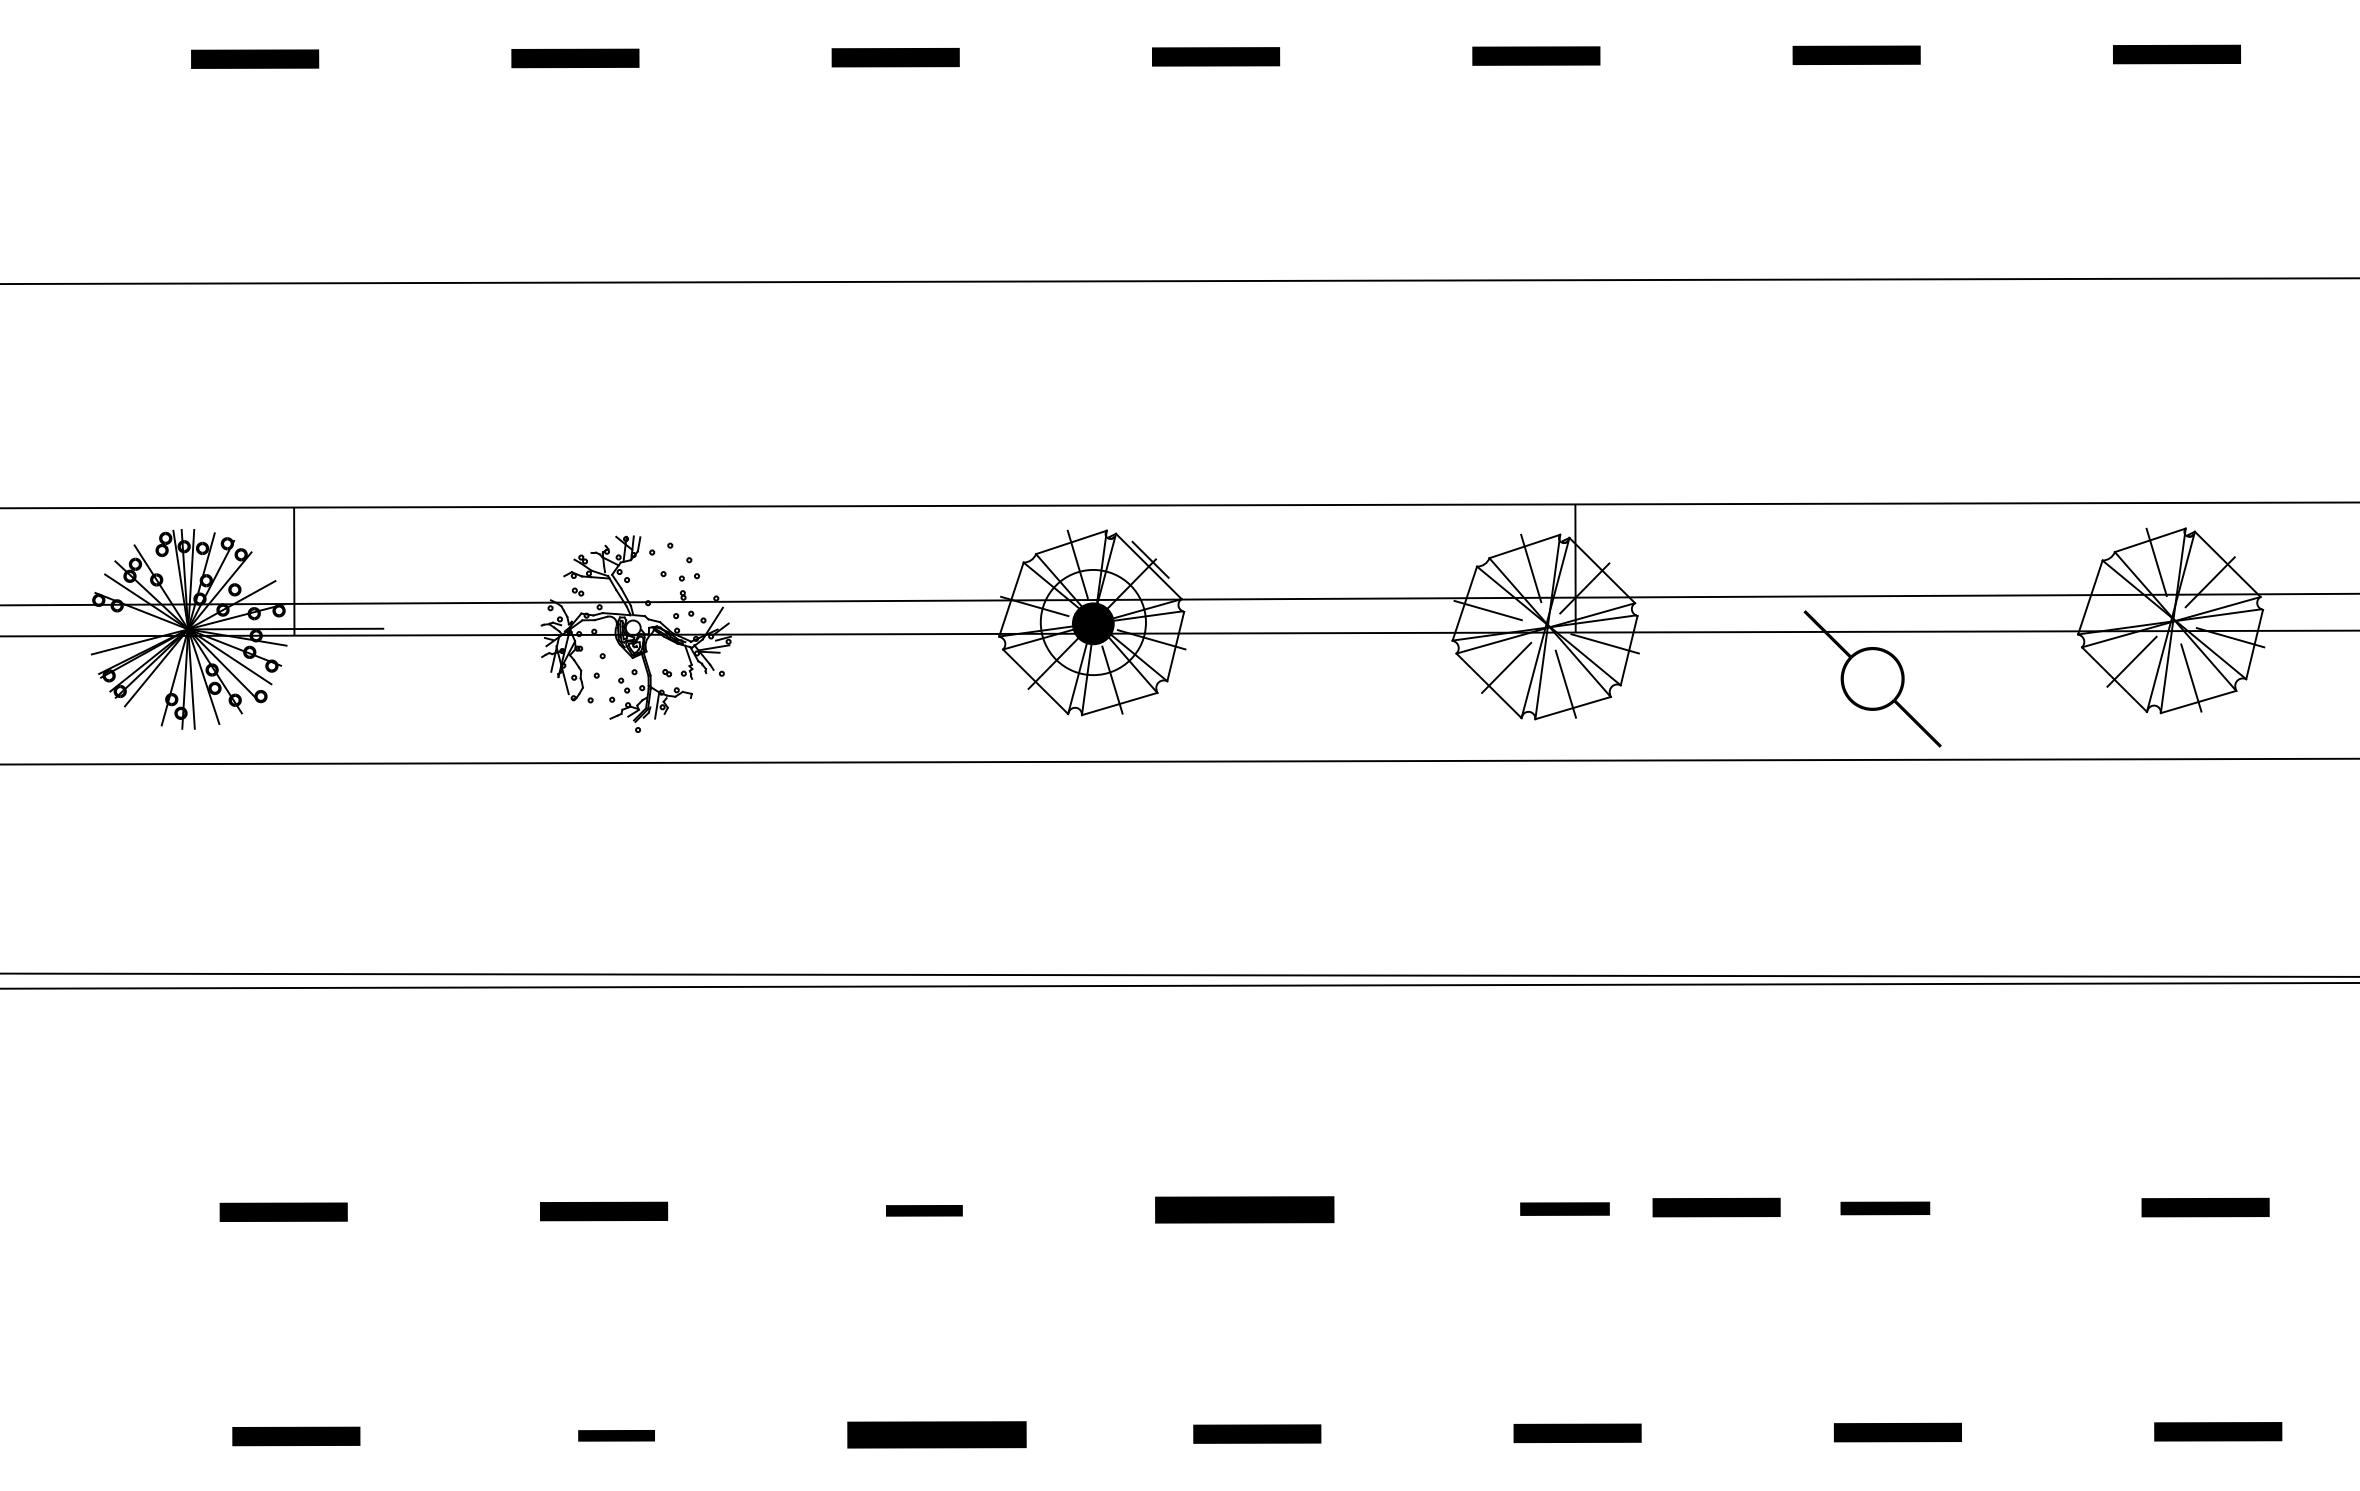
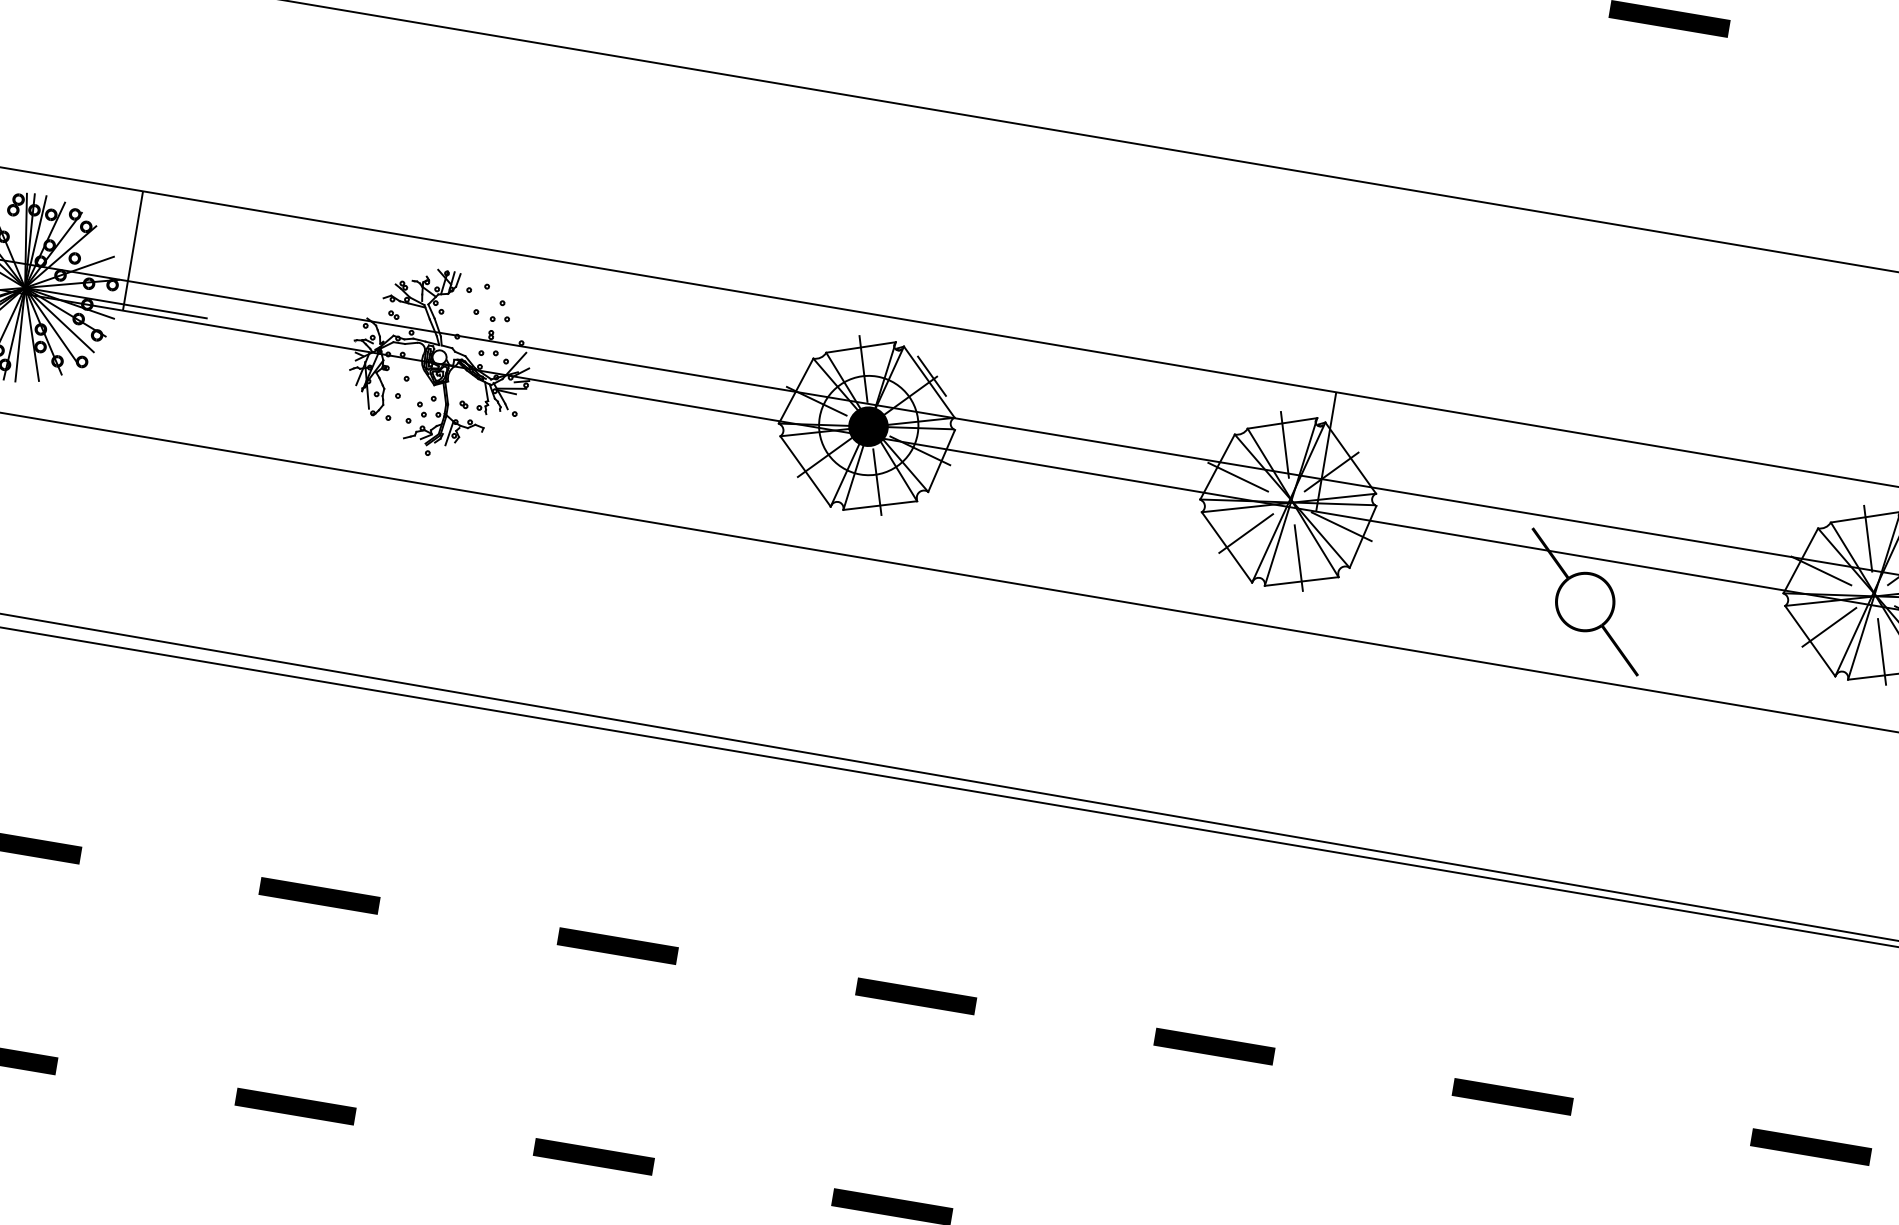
line: (2113, 603) -> (1821, 570), added
part: (1716, 1207) -> (1355, 1069), removed
part: (1564, 1208) -> (1214, 1045), size x1.43
part: (1885, 1208) -> (1512, 1097), size x1.43
part: (1244, 1209) -> (916, 995), size x0.71
part: (924, 1210) -> (617, 946), size x1.67
part: (936, 1434) -> (593, 1156), size x0.71
part: (616, 1435) -> (295, 1106), size x1.67

